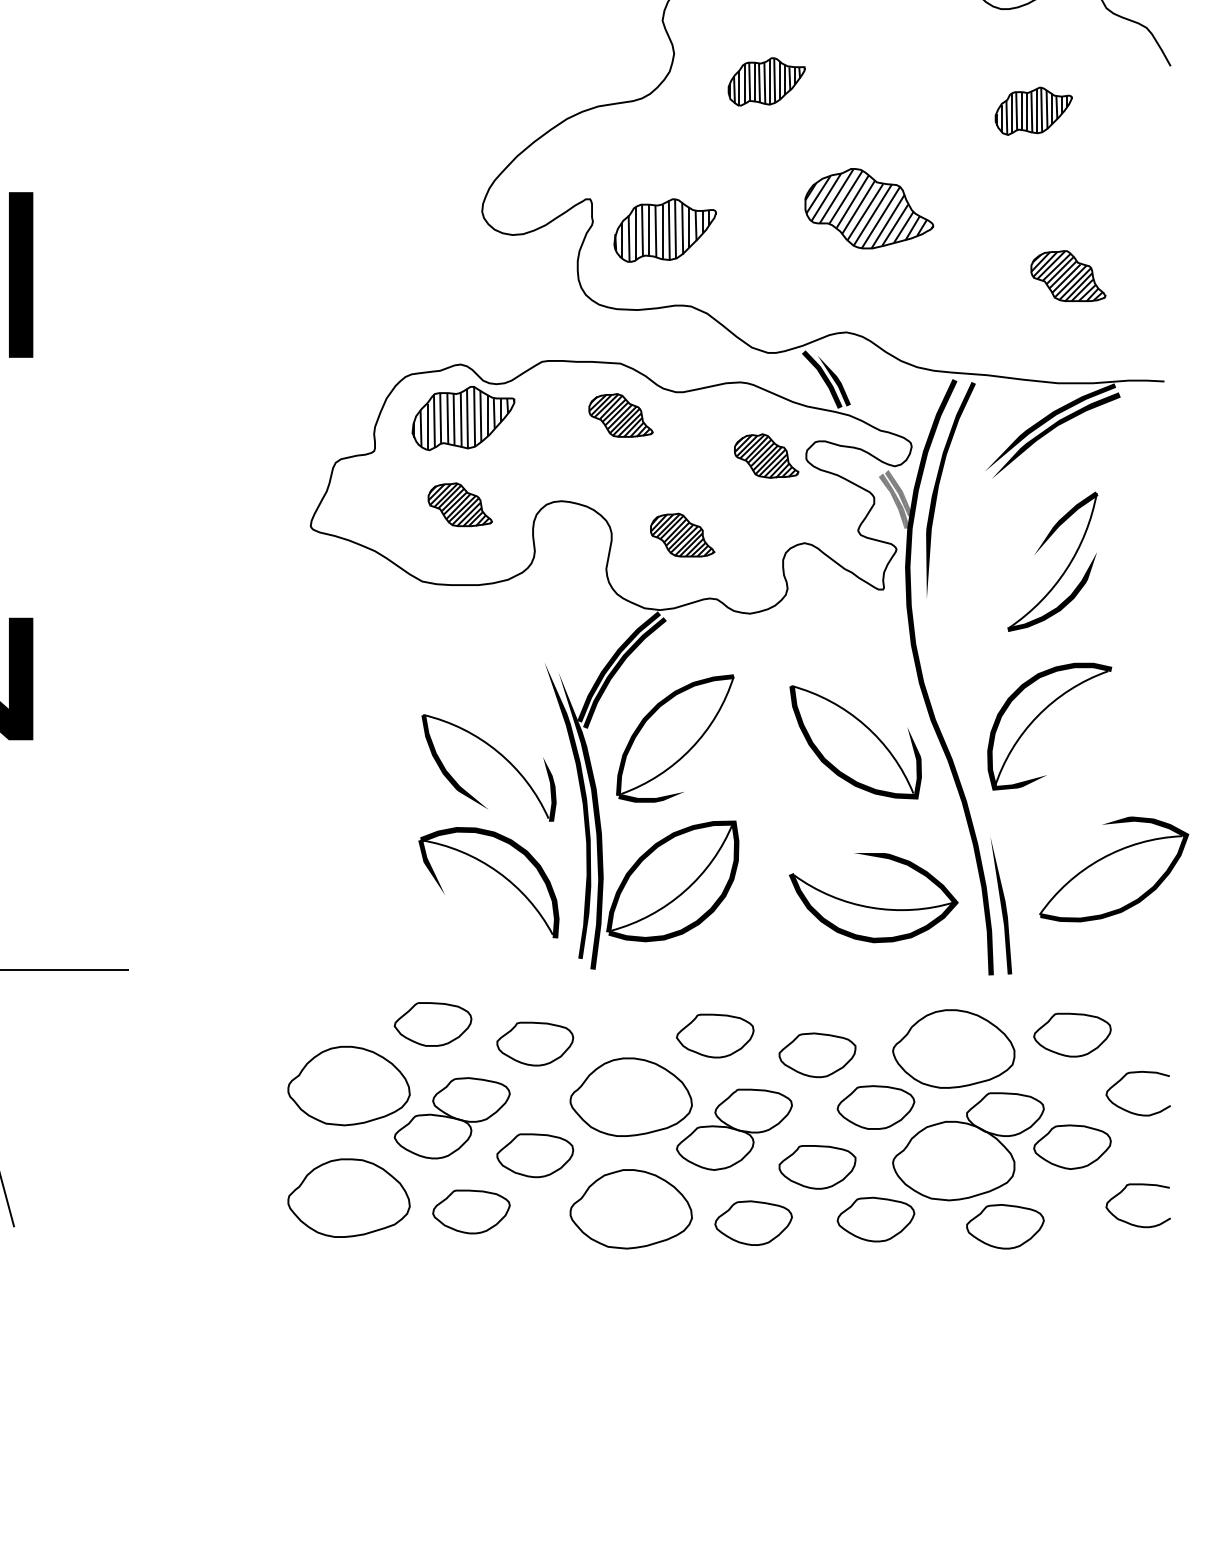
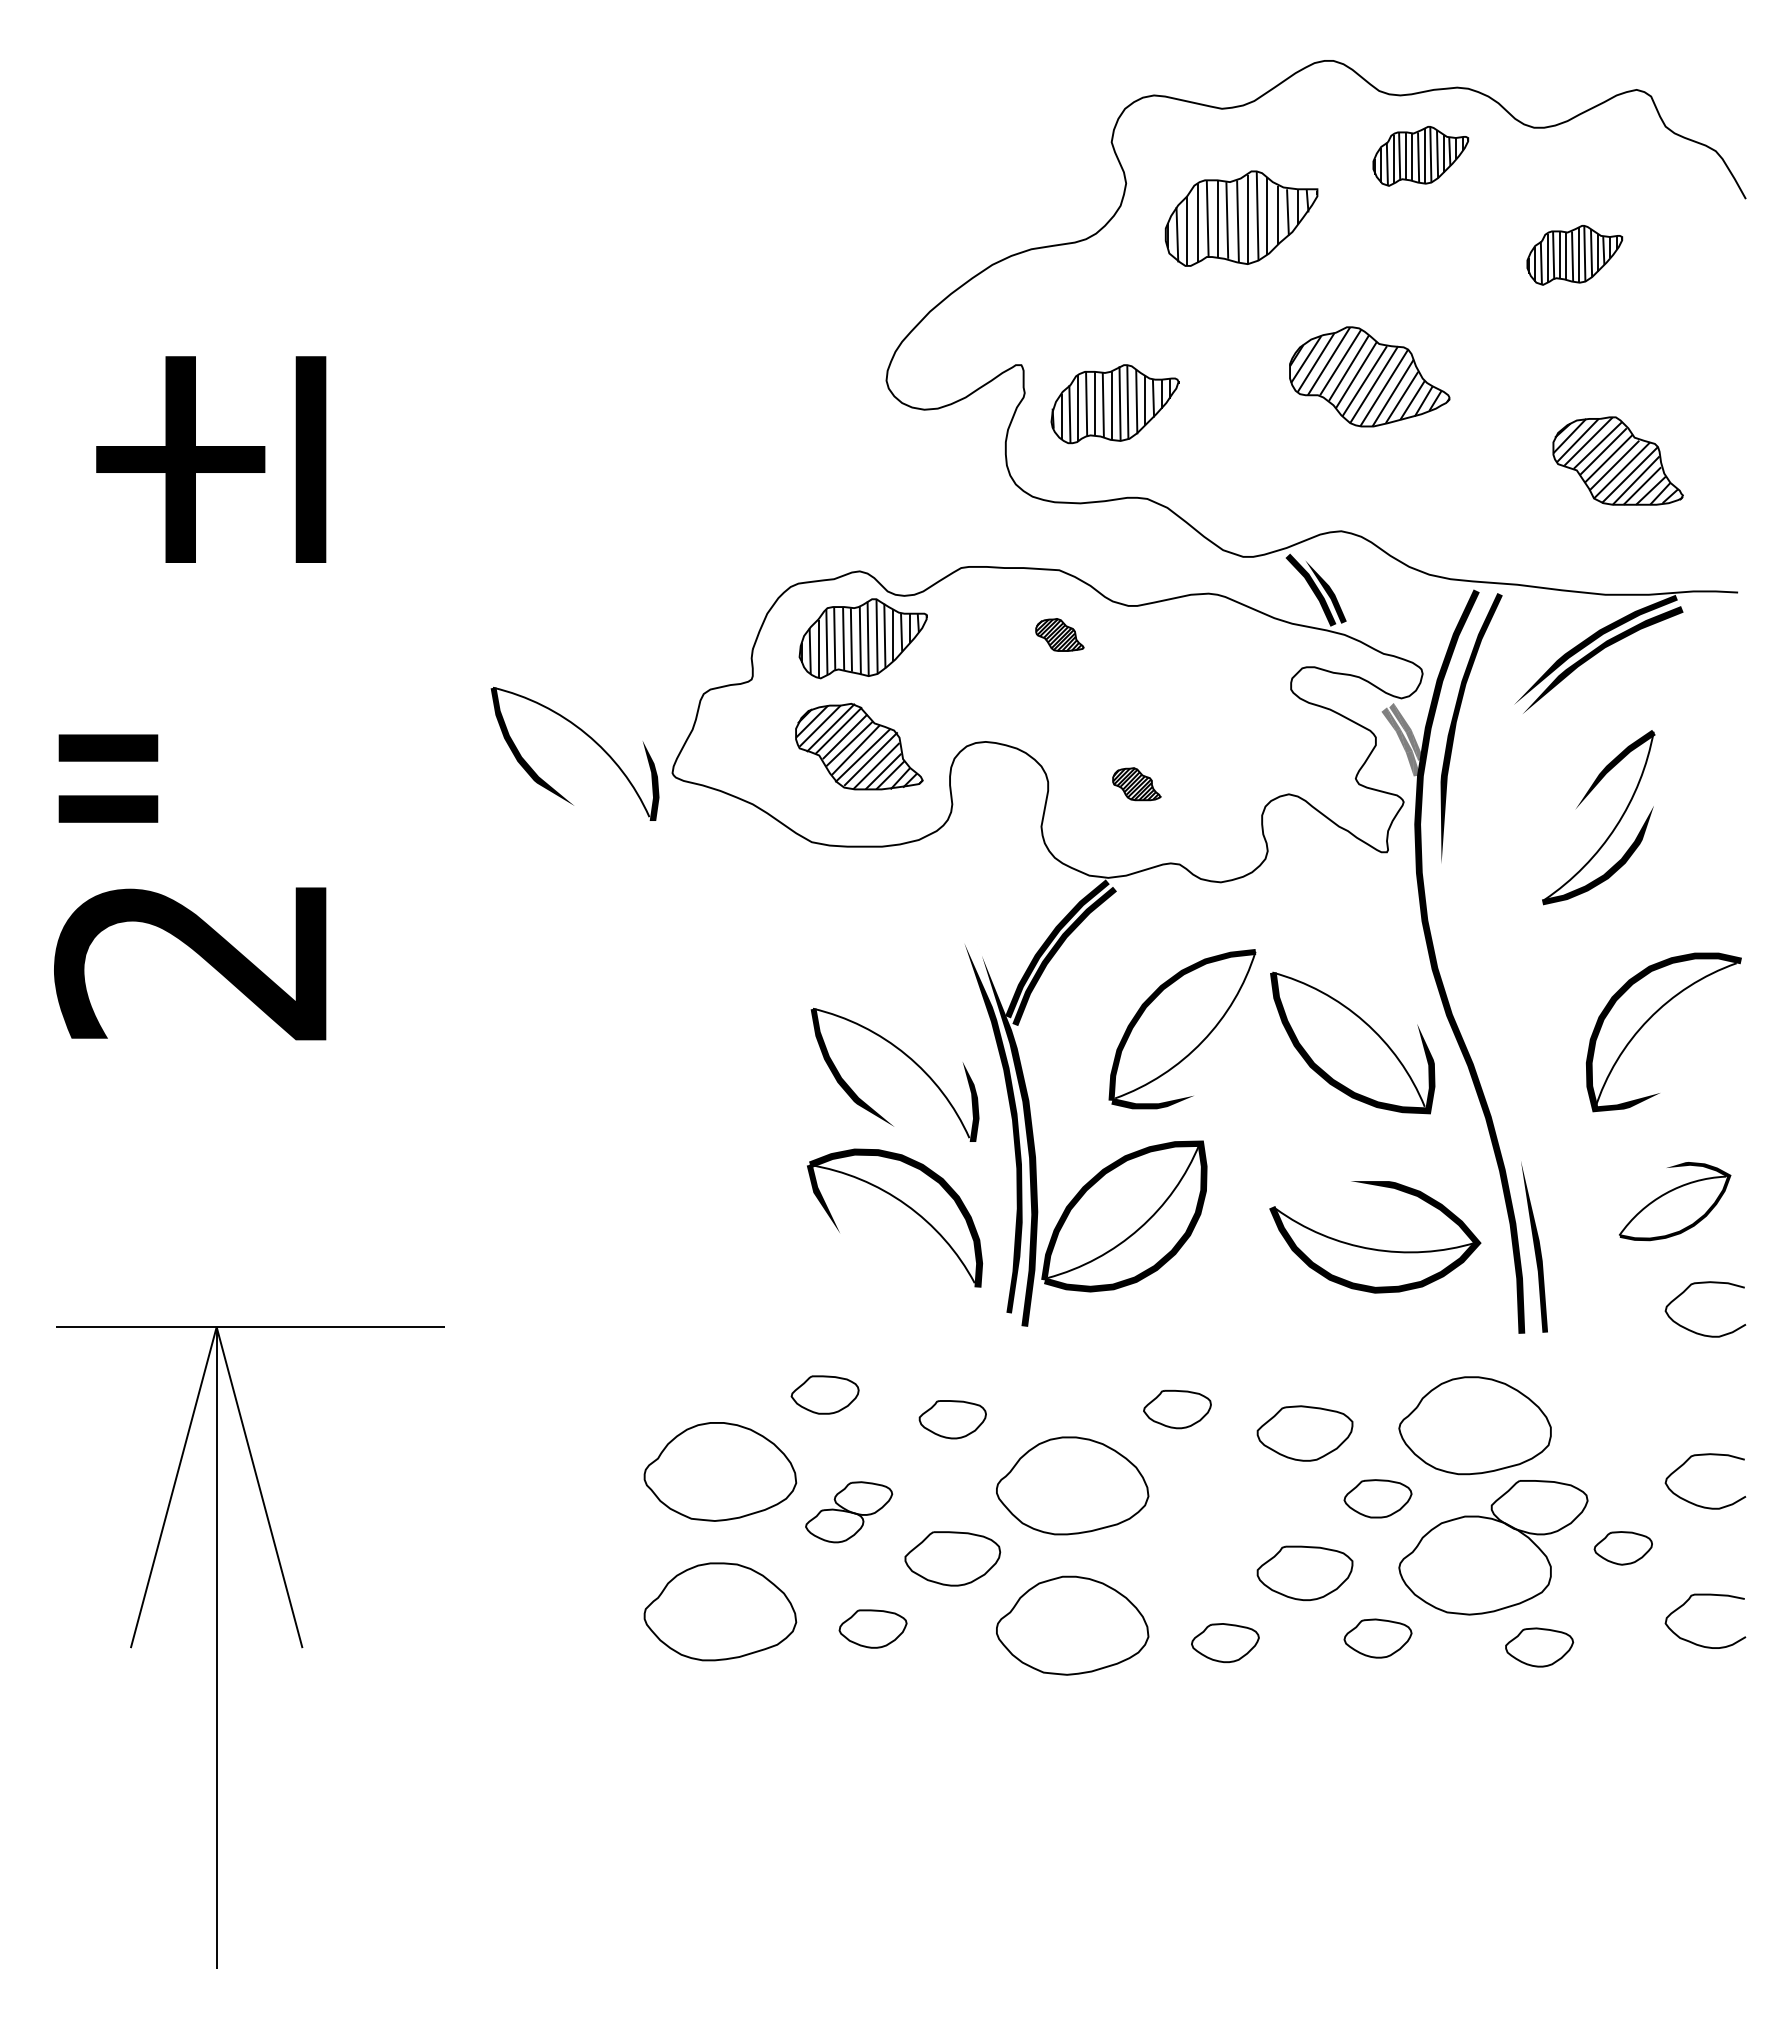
part: (910, 32) -> (1420, 156), added
part: (766, 81) -> (1241, 218), size x1.6
part: (1068, 275) -> (1618, 460), size x1.4
part: (620, 415) -> (1059, 634), size x0.6
part: (766, 455) -> (1241, 685), removed
part: (243, 497) -> (588, 737), added
part: (459, 504) -> (858, 745), size x1.6
part: (682, 534) -> (1136, 783), size x0.6
part: (1039, 716) -> (1650, 1019), moved
part: (675, 738) -> (1182, 1029), moved
part: (1113, 869) -> (1674, 1201), size x0.6
curve: (1130, 973) -> (1695, 1331), added
part: (432, 1024) -> (824, 1394), size x0.7
part: (1072, 1035) -> (1623, 1408), removed
part: (715, 1036) -> (1177, 1409), size x0.7
part: (535, 1044) -> (952, 1419), size x0.7
part: (875, 1107) -> (1377, 1498), size x0.7
part: (451, 1118) -> (848, 1512), size x0.6
part: (734, 1129) -> (1201, 1526), removed
part: (1072, 1147) -> (1623, 1548), size x0.6
part: (470, 1211) -> (872, 1628), size x0.7
part: (875, 1219) -> (1377, 1638), size x0.7
part: (753, 1222) -> (1225, 1642), size x0.7
part: (1005, 1226) -> (1539, 1647), size x0.7

